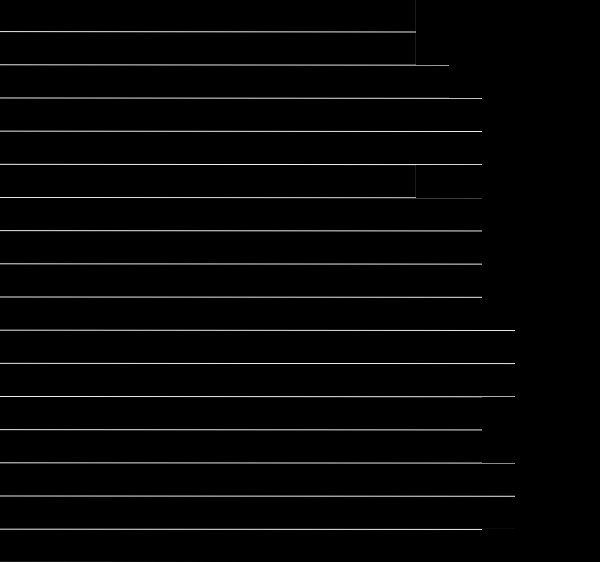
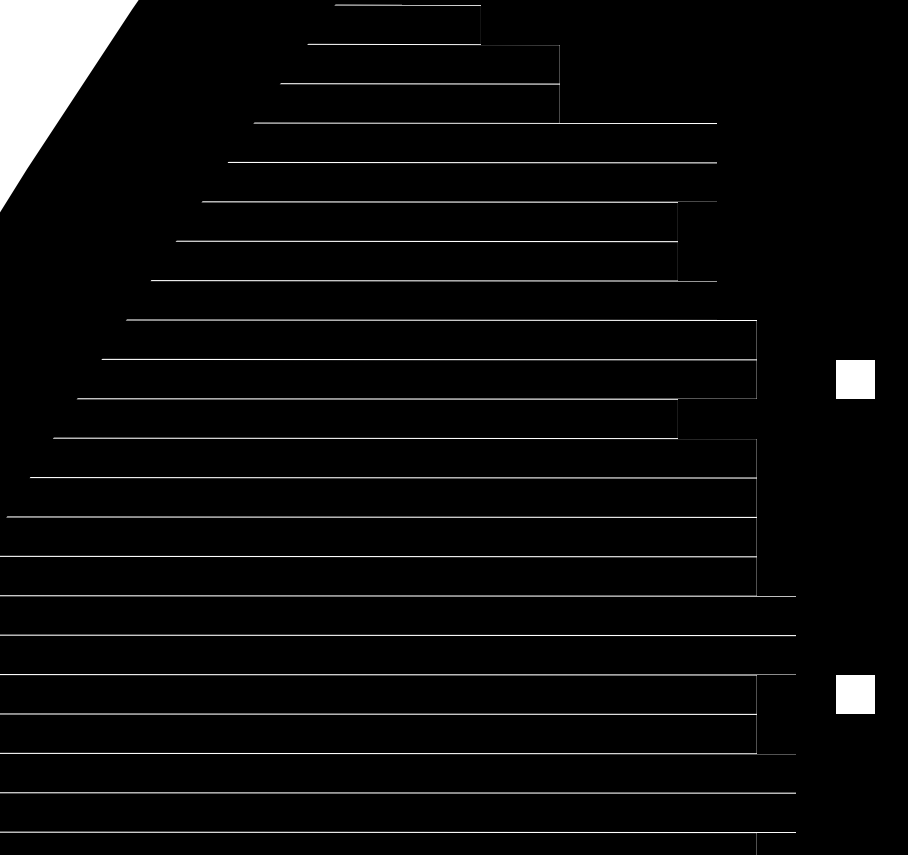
fill: (565, 148) -> (855, 379), removed
fill: (565, 413) -> (855, 694), removed

